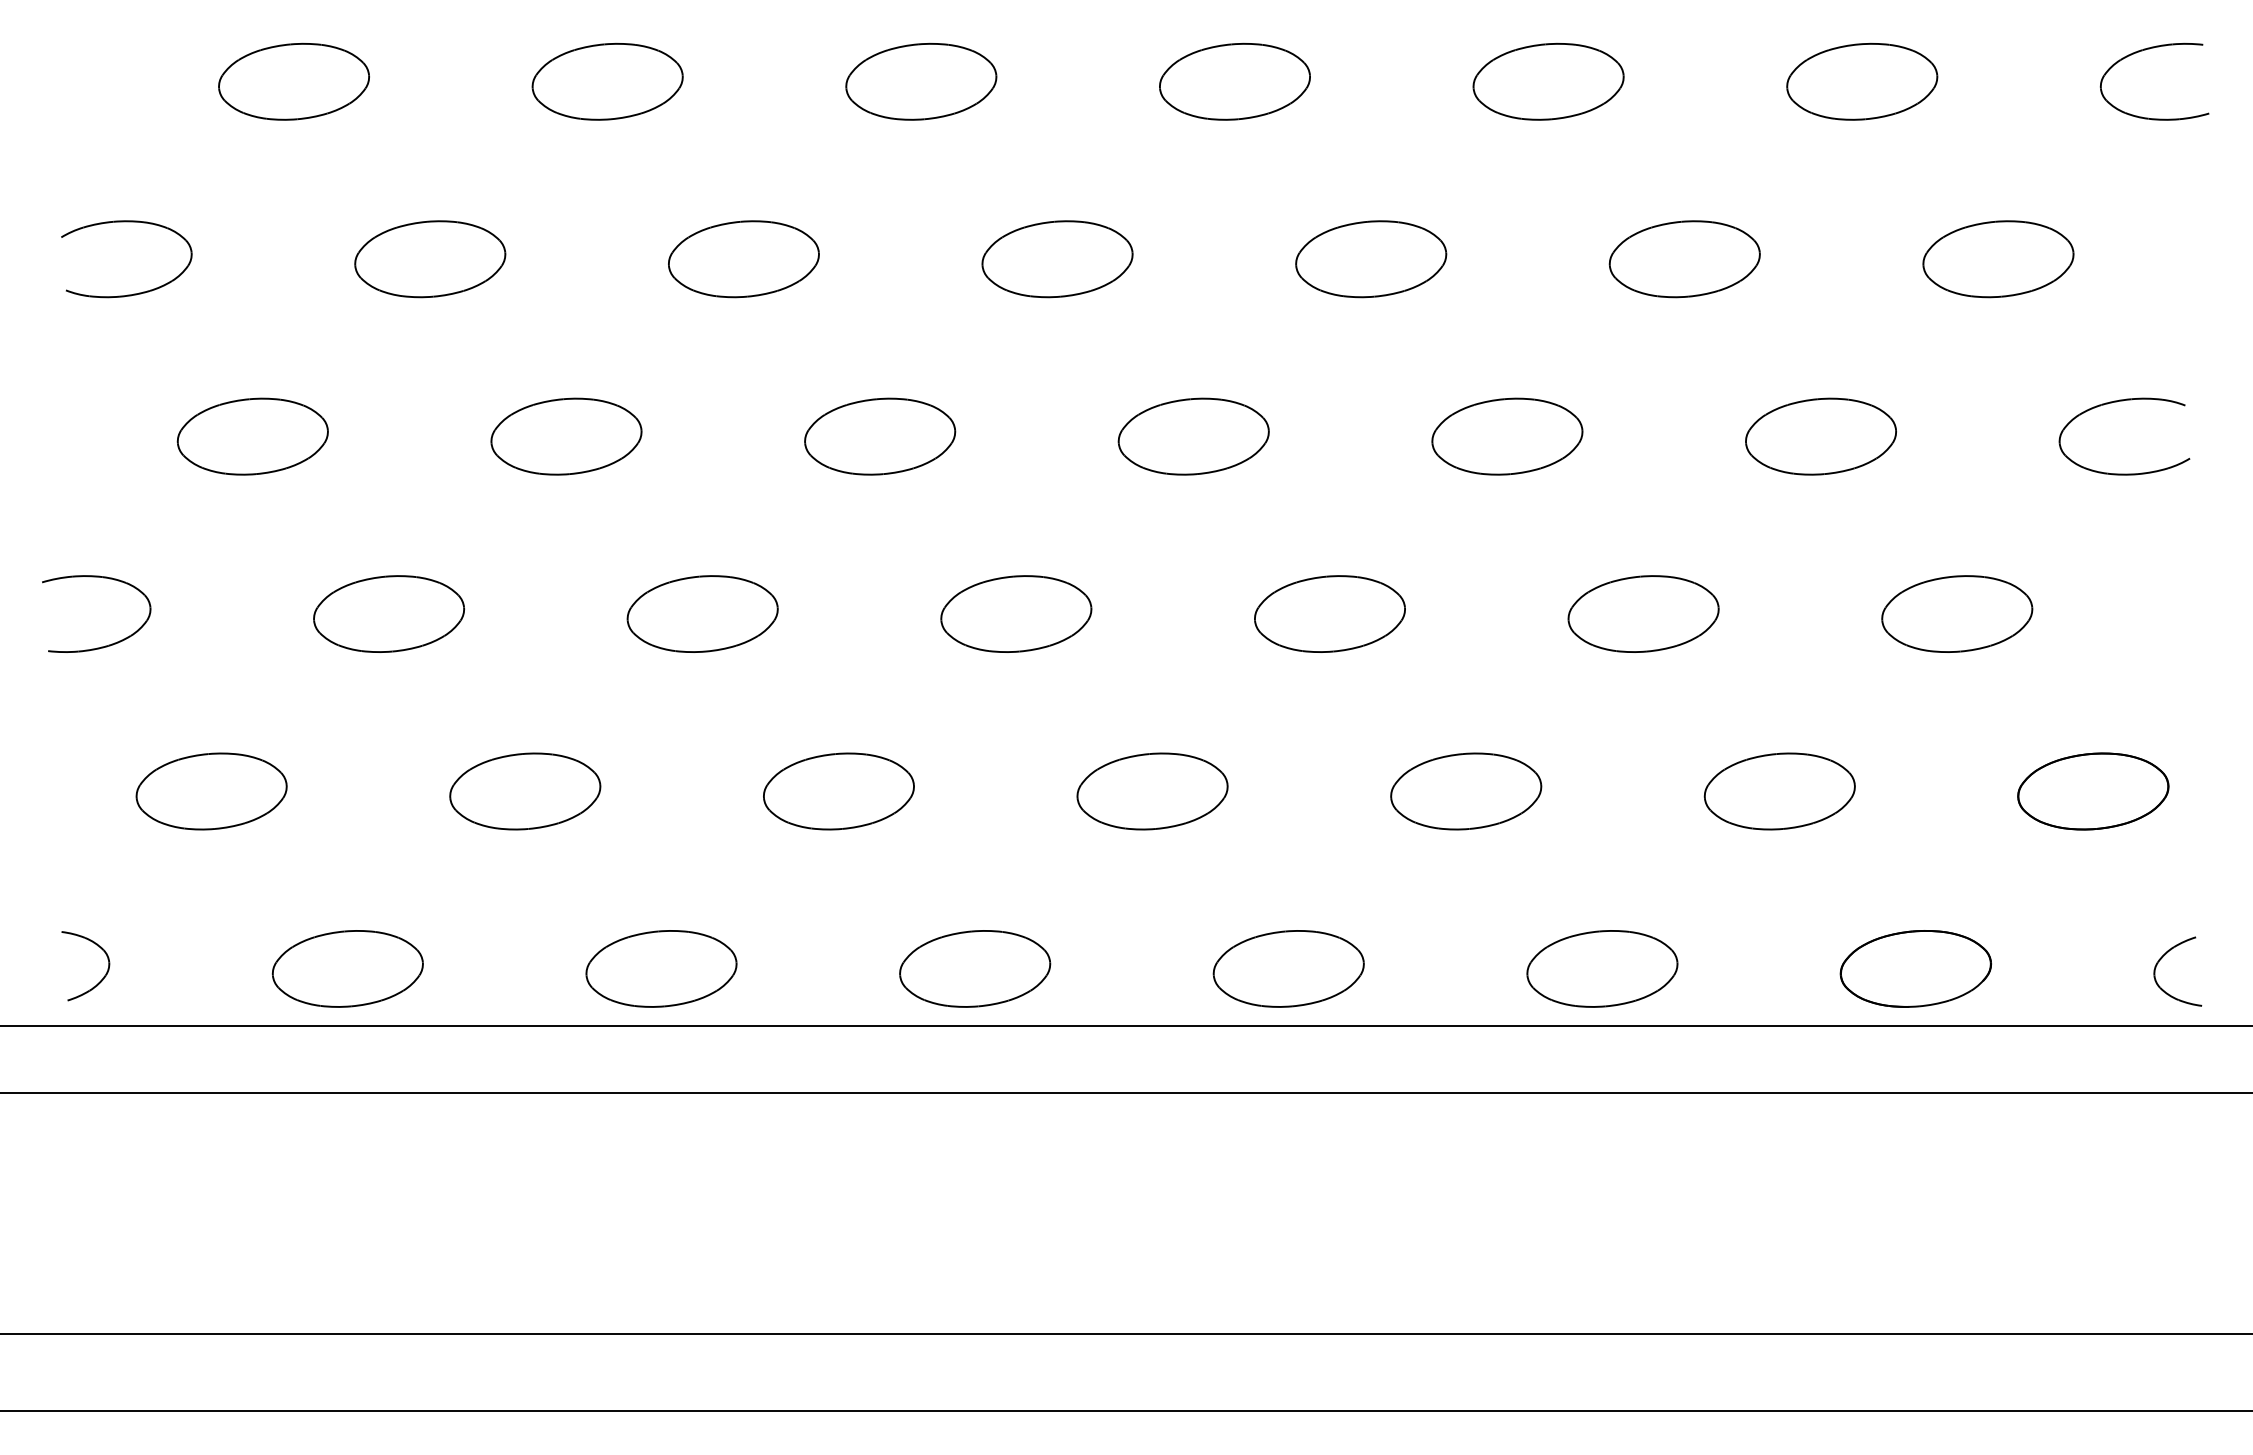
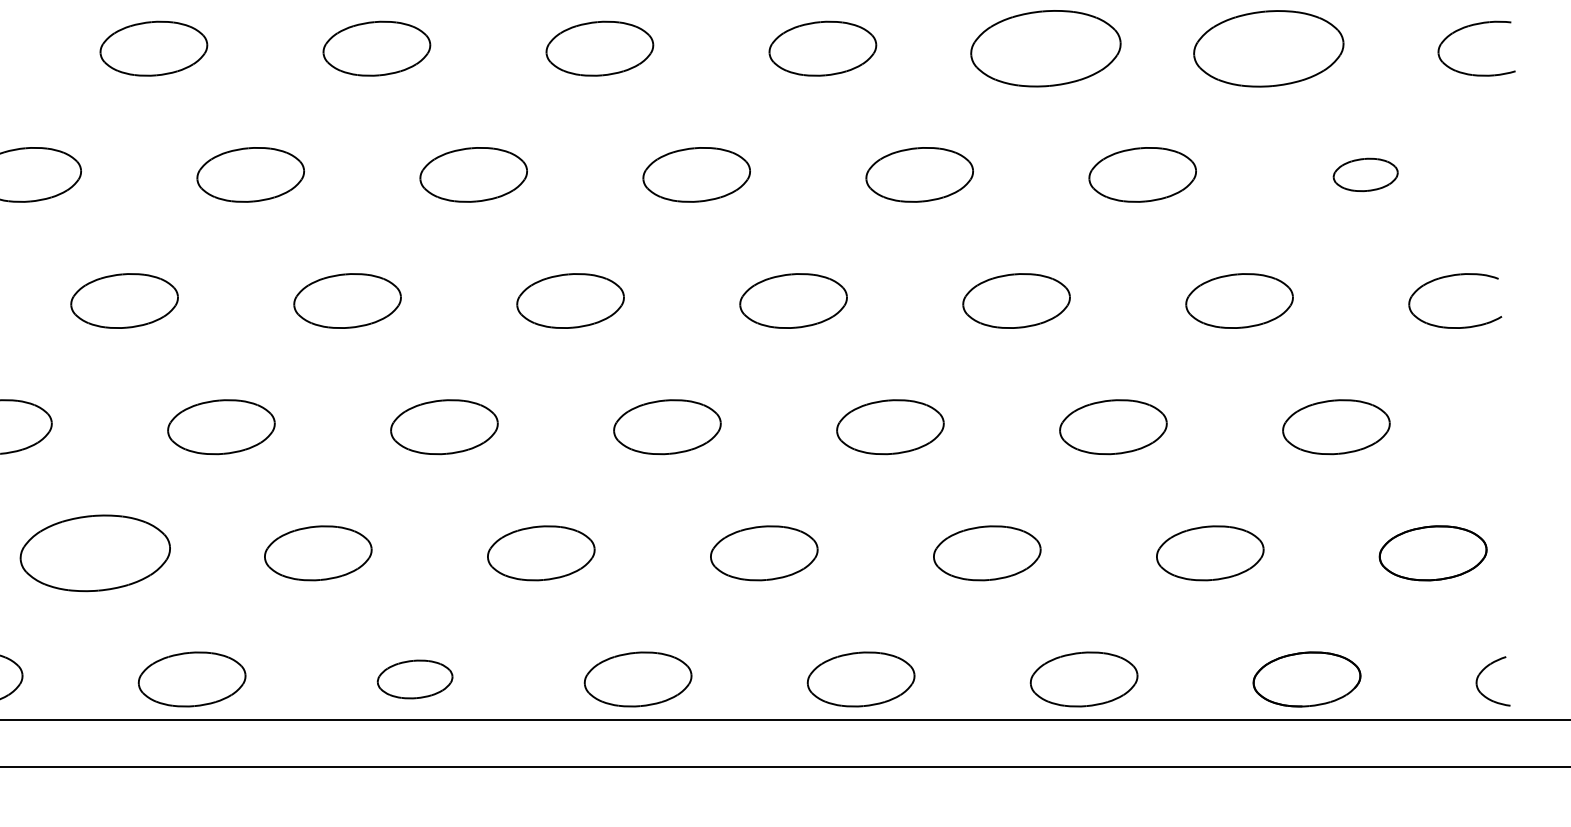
part: (1548, 81) -> (1045, 48), size x1.4
part: (1862, 81) -> (1269, 48), size x1.4
part: (1998, 259) -> (1365, 175), size x0.6
part: (211, 791) -> (95, 553), size x1.4
part: (661, 968) -> (415, 679), size x0.7

